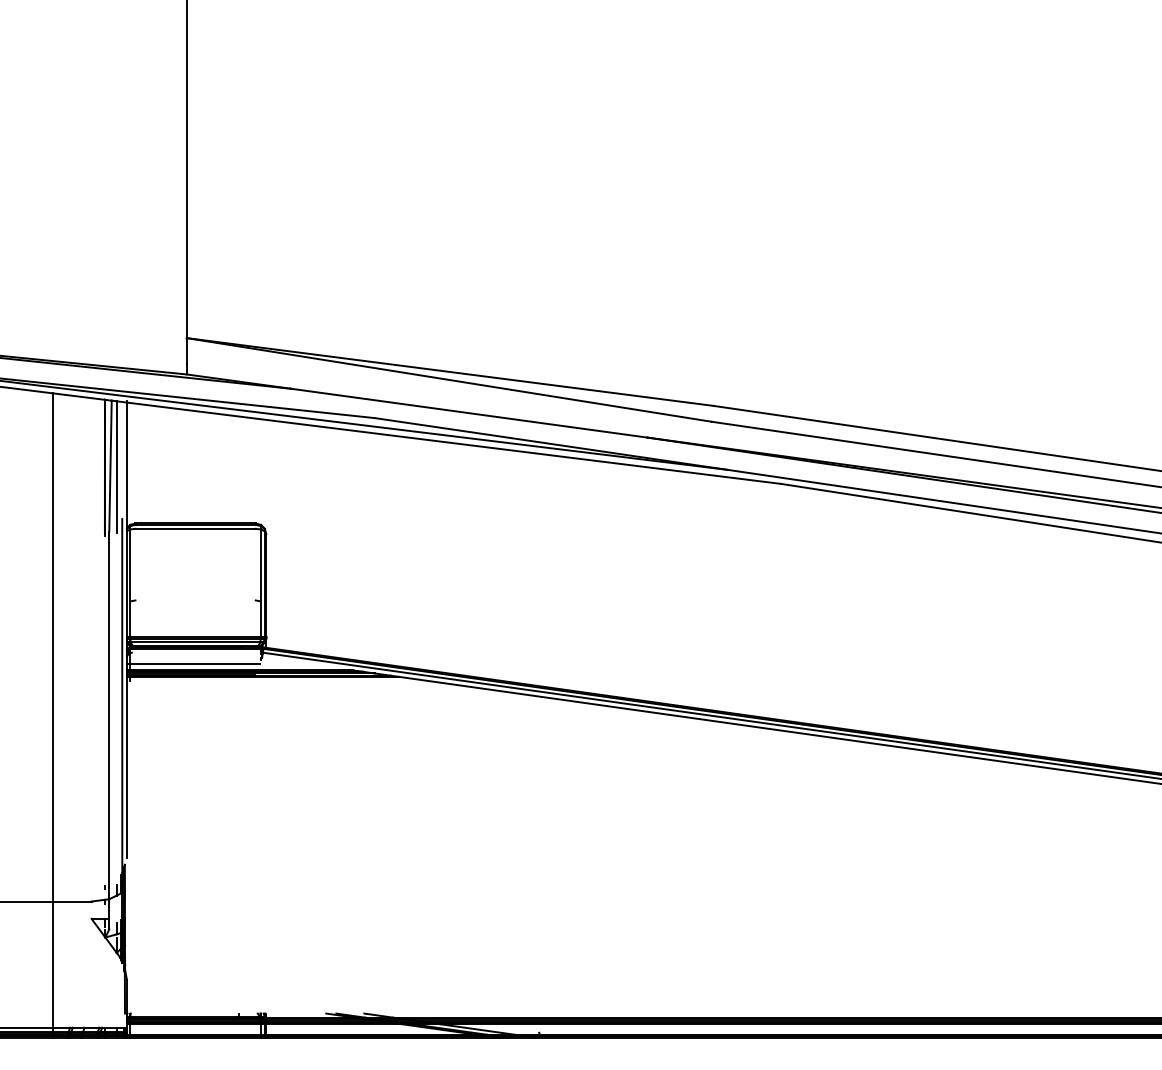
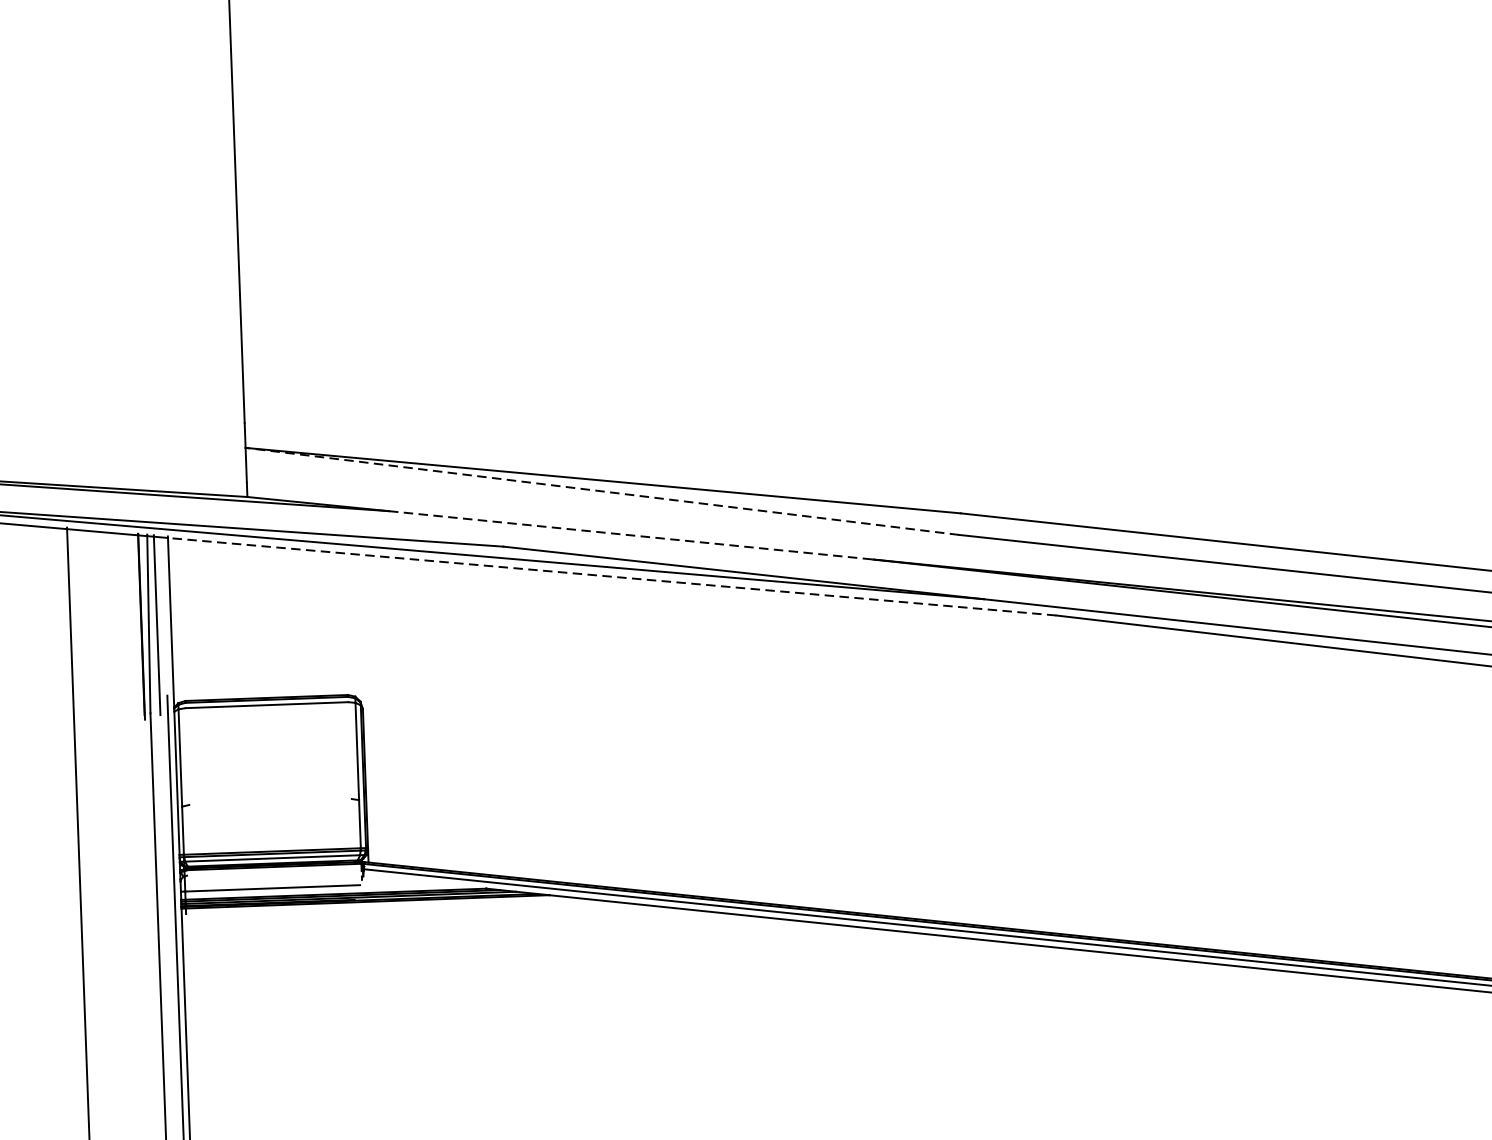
line: (449, 379) -> (602, 490), solid -> dashed
line: (469, 413) -> (631, 535), solid -> dashed
line: (454, 443) -> (612, 577), solid -> dashed

